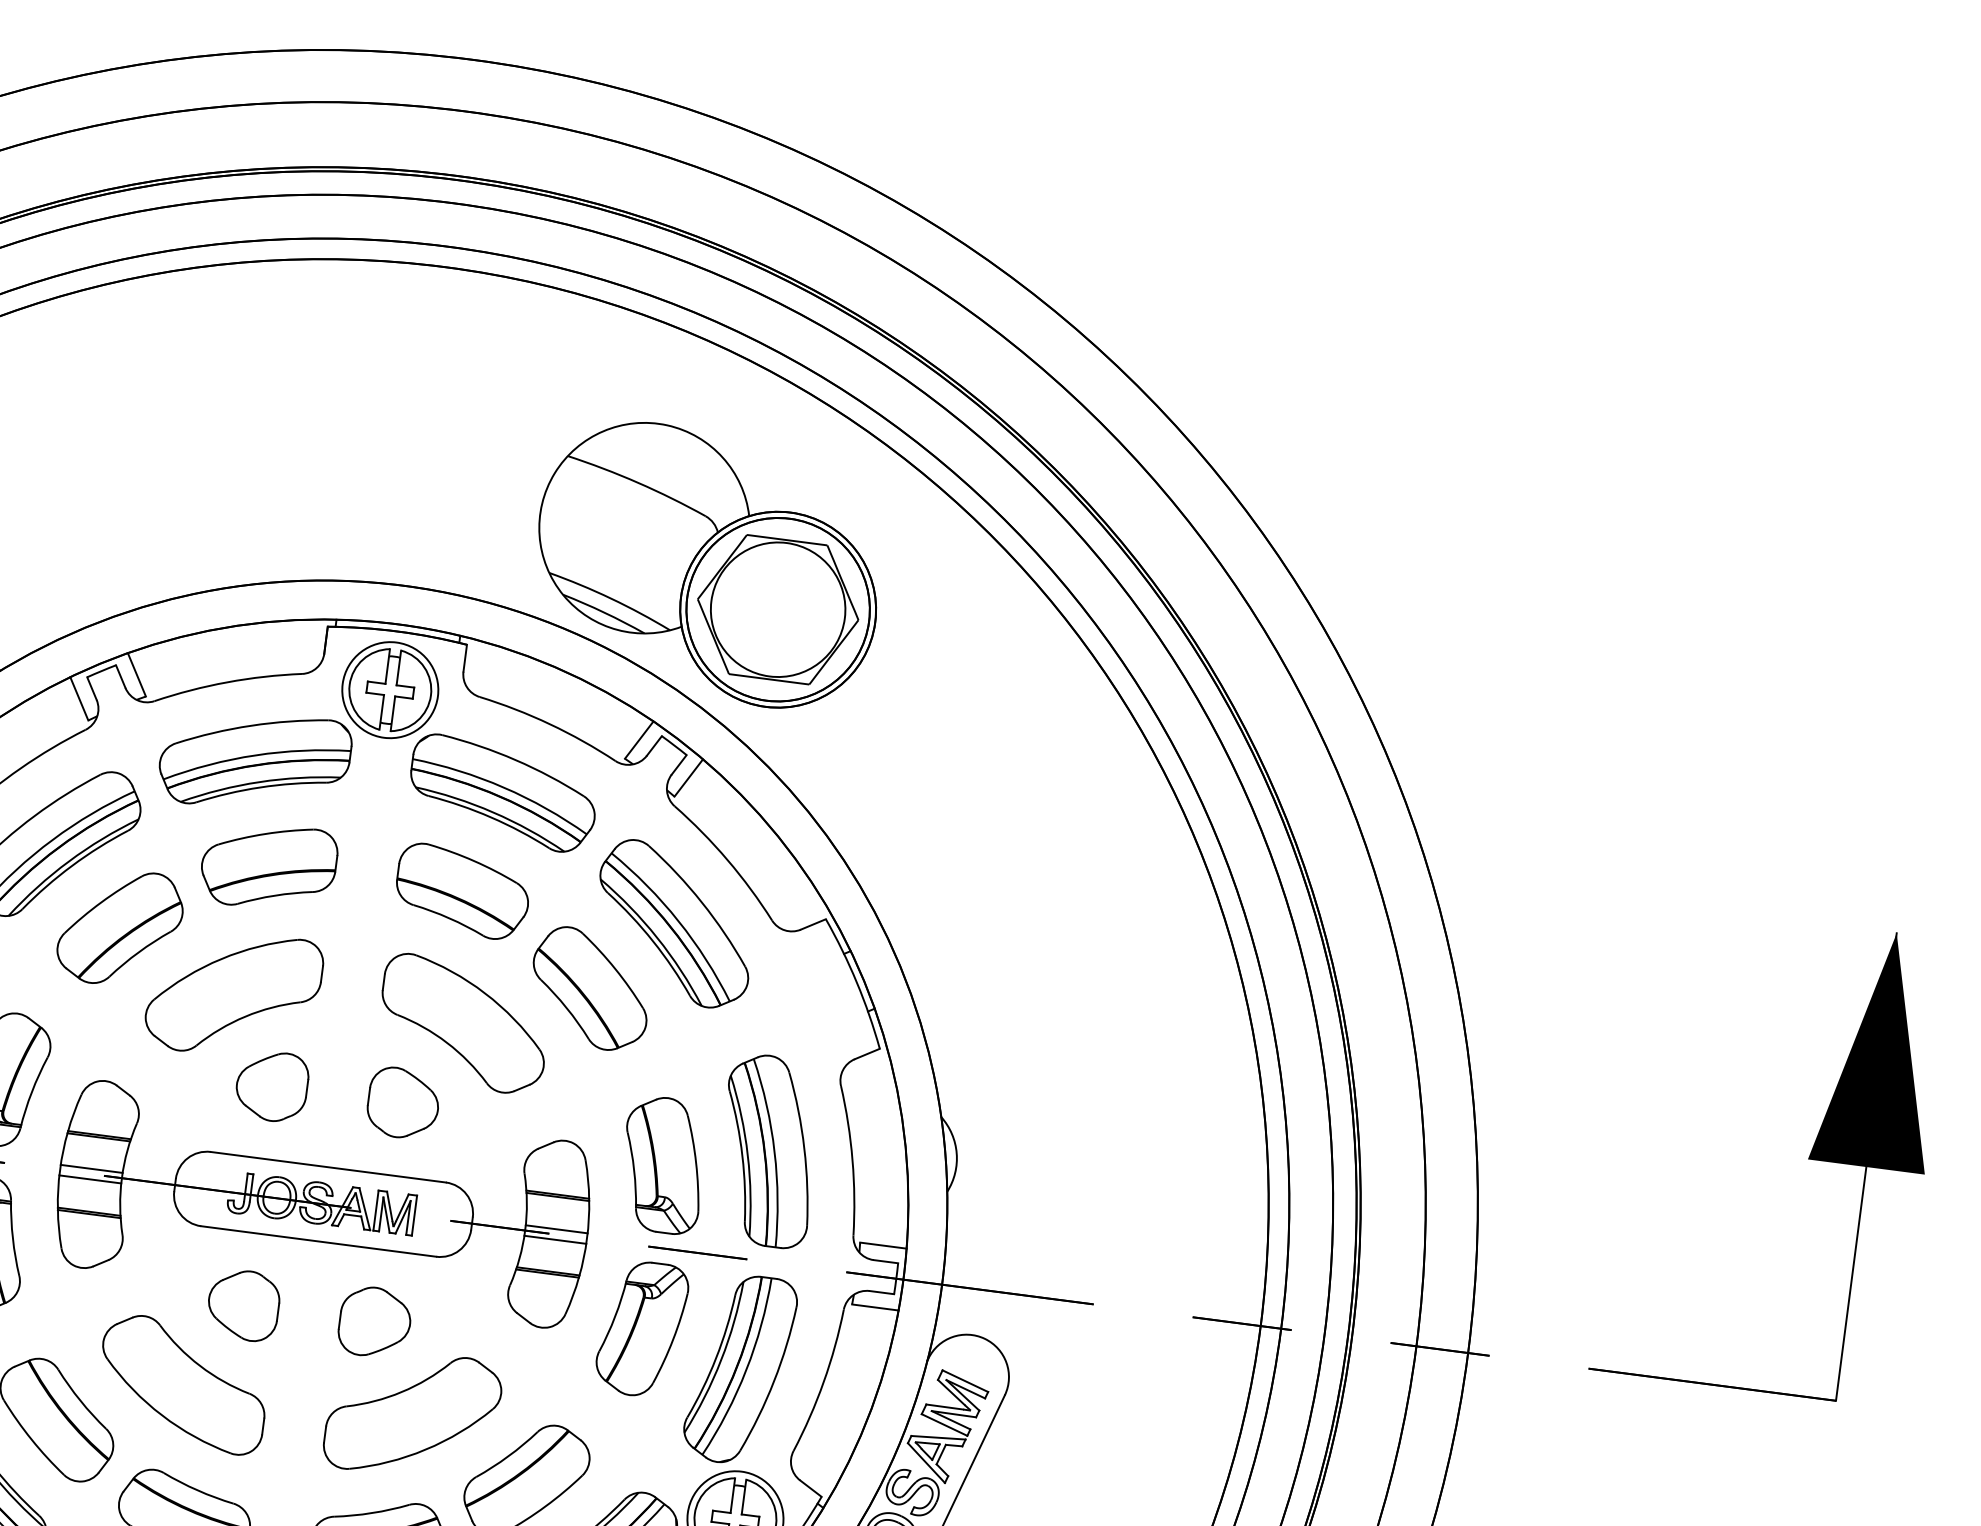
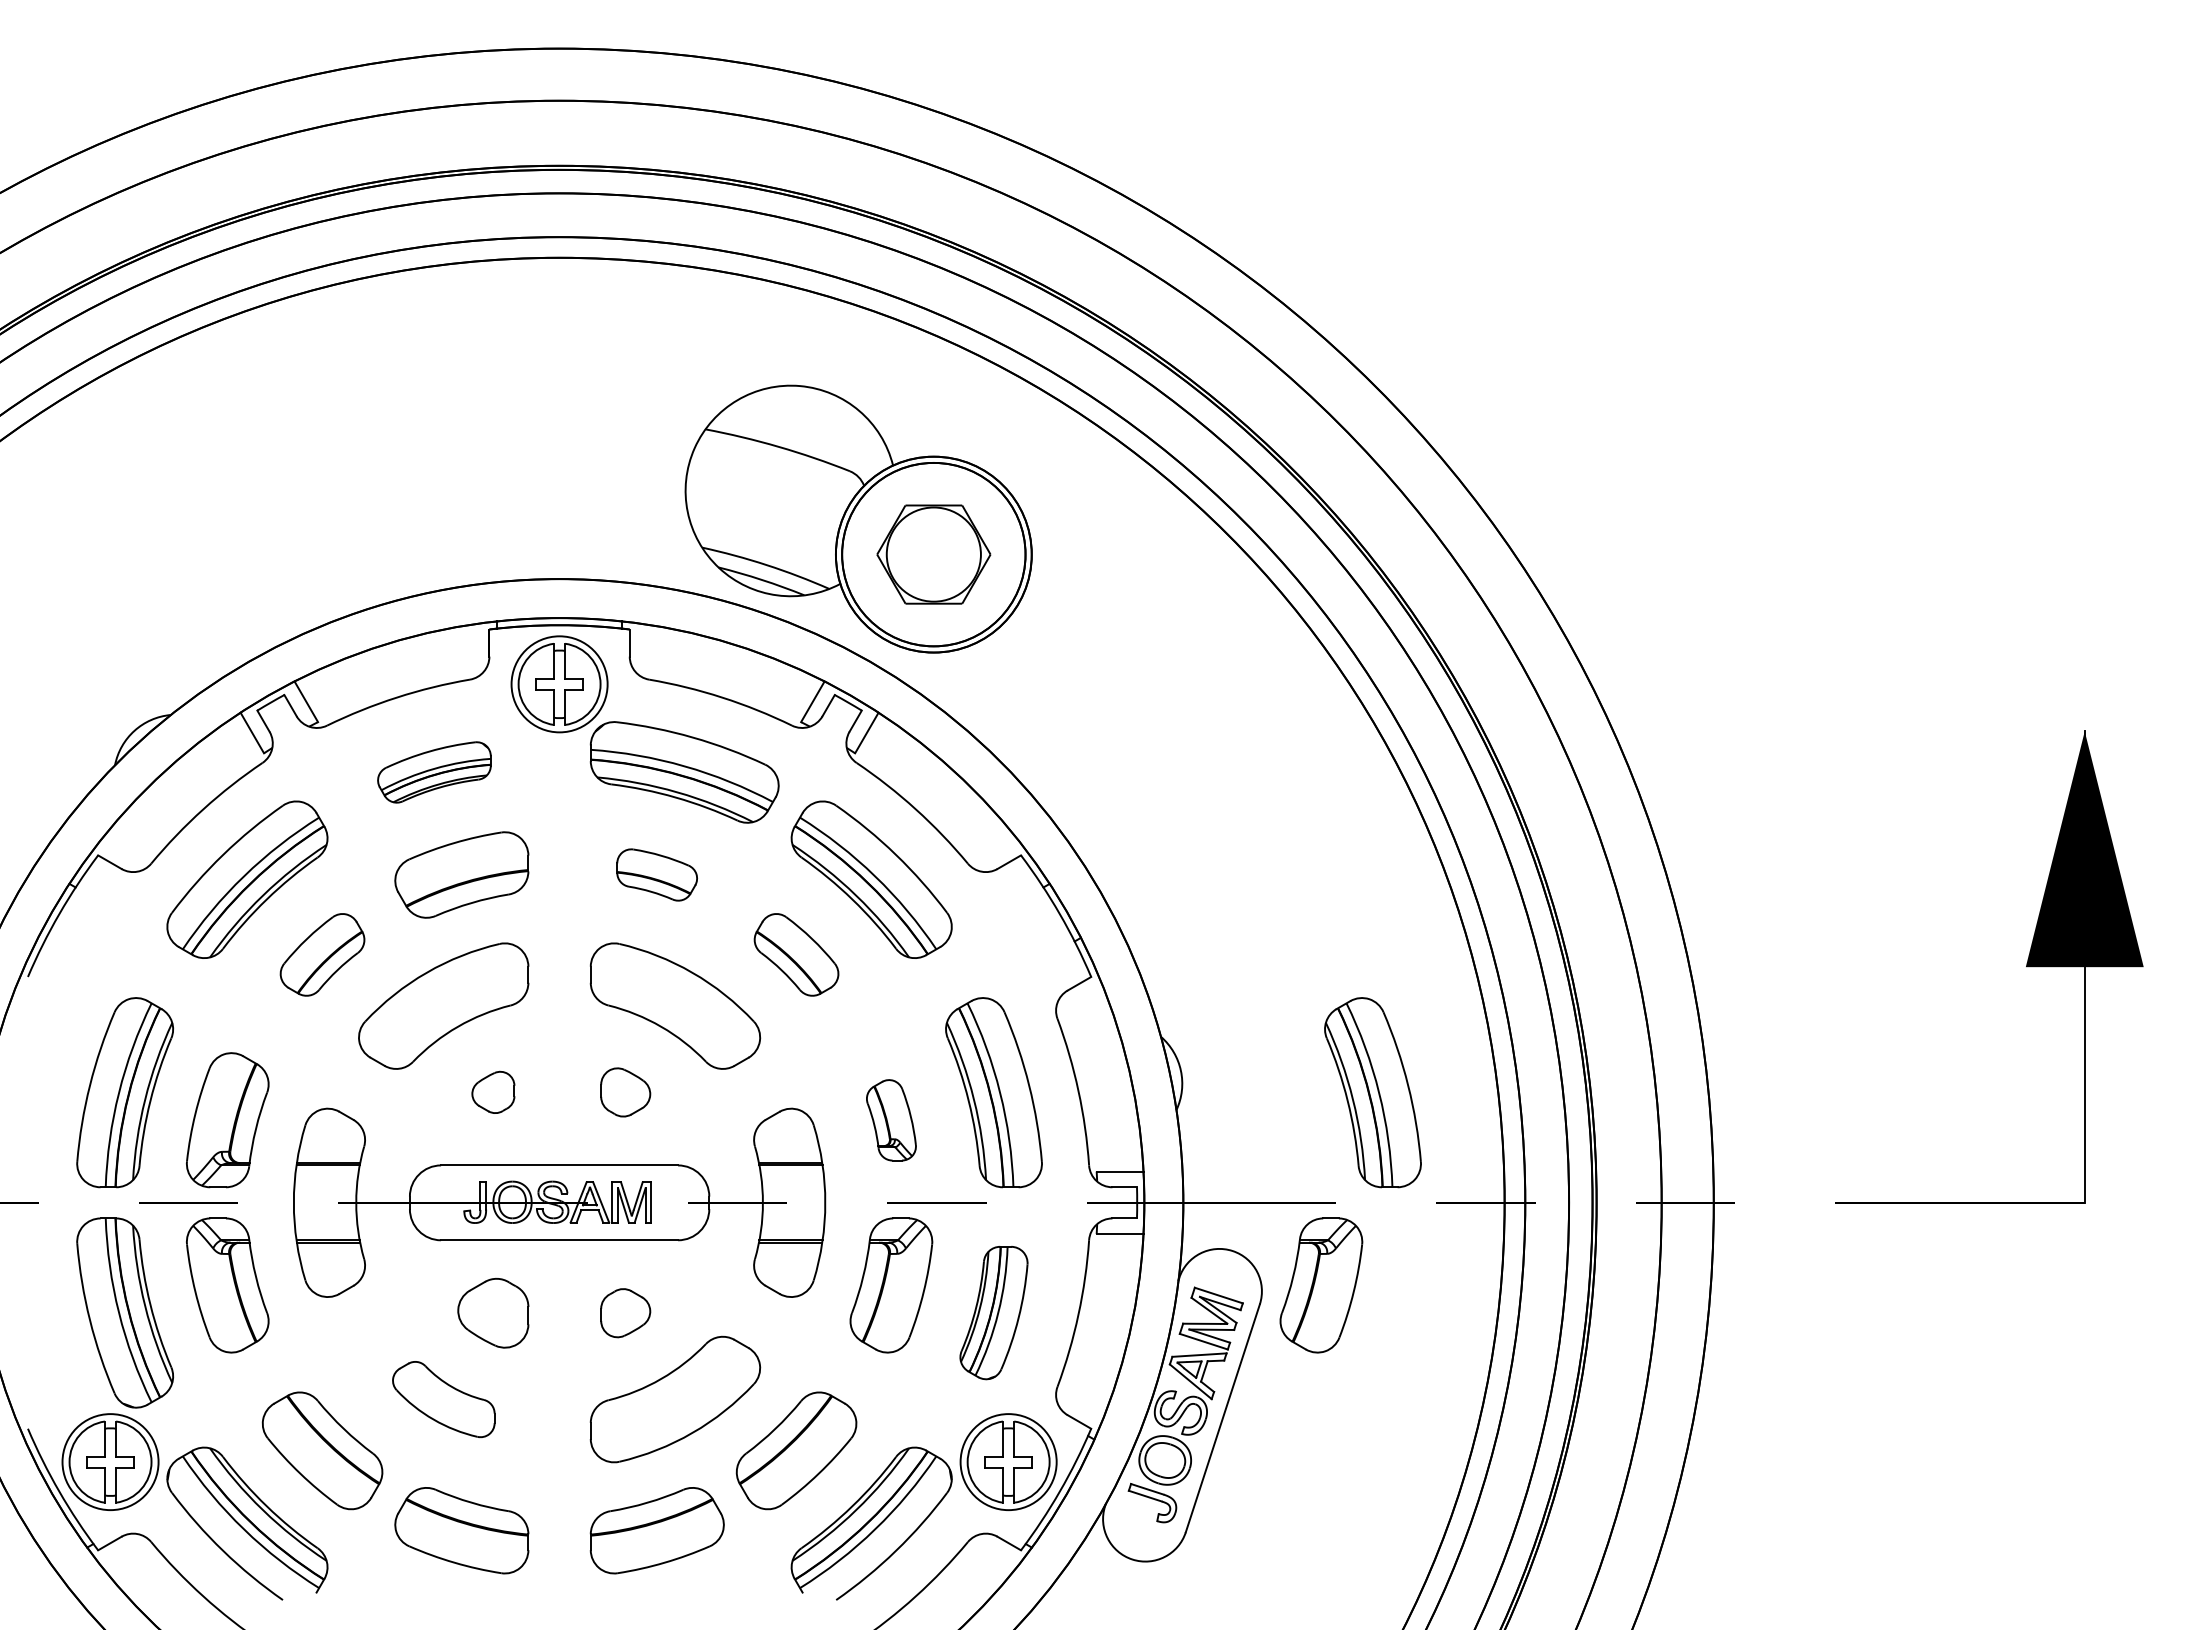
part: (777, 609) -> (933, 554), size x0.7
part: (254, 761) -> (434, 772), size x0.6
part: (461, 891) -> (656, 874), size x0.6
part: (120, 927) -> (322, 954), size x0.7
part: (590, 988) -> (796, 954), size x0.7
part: (272, 1086) -> (493, 1092), size x0.6
part: (403, 1103) -> (625, 1092), size x0.7
part: (663, 1165) -> (891, 1120), size x0.6
line: (91, 1168) -> (324, 1197), removed
line: (89, 1179) -> (324, 1208), removed
part: (1143, 1199) -> (1372, 1092), added
line: (556, 1229) -> (793, 1197), removed
line: (554, 1240) -> (793, 1208), removed
part: (374, 1321) -> (625, 1312), size x0.7
part: (739, 1368) -> (993, 1312), size x0.7
part: (183, 1384) -> (443, 1399), size x0.6
part: (1068, 1384) -> (1321, 1285), added

